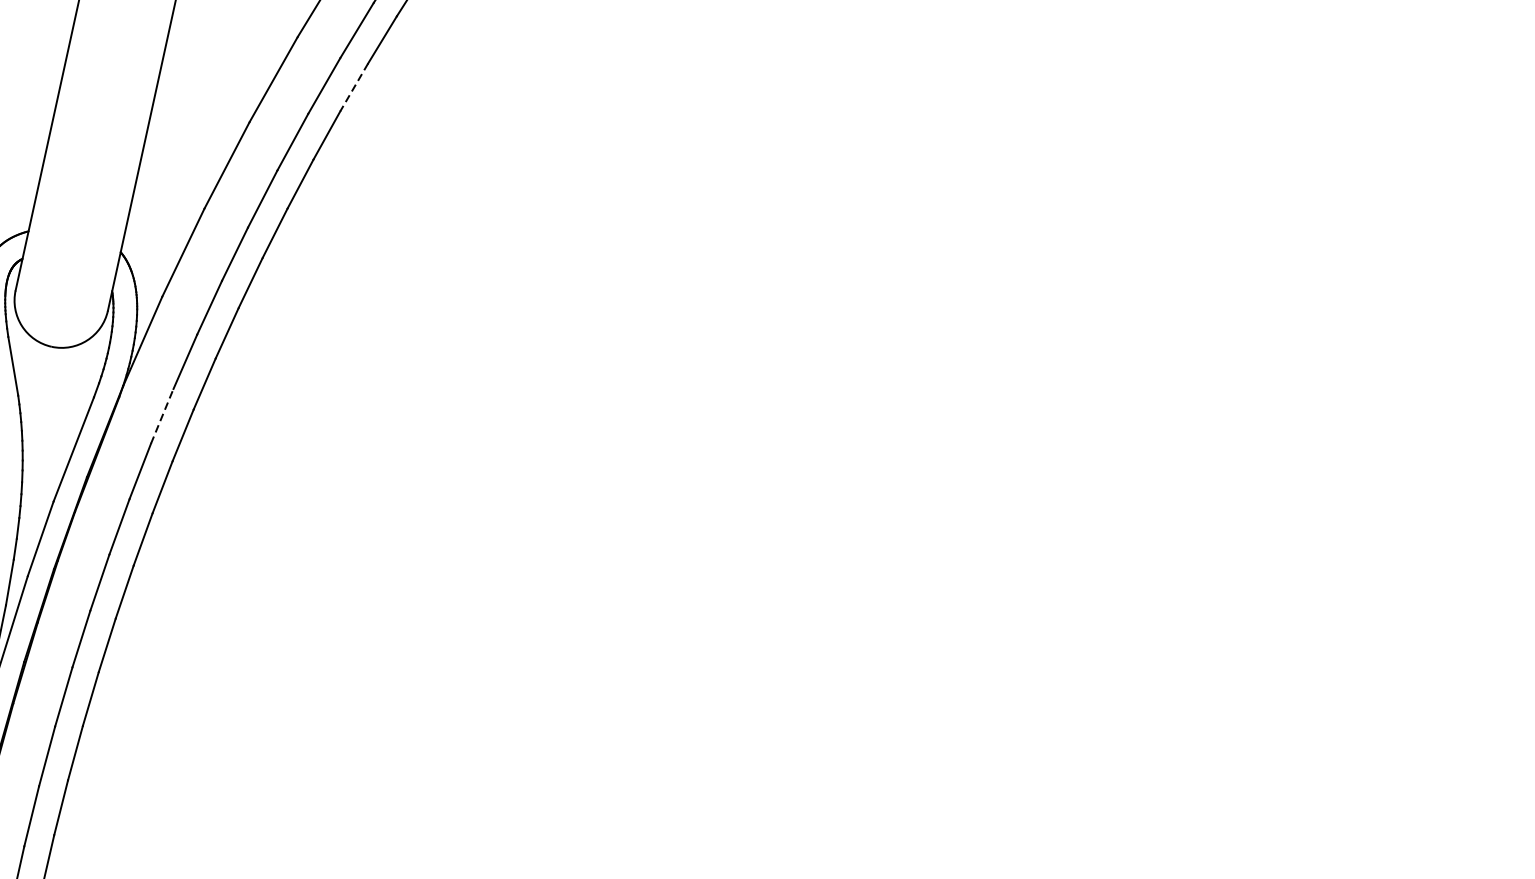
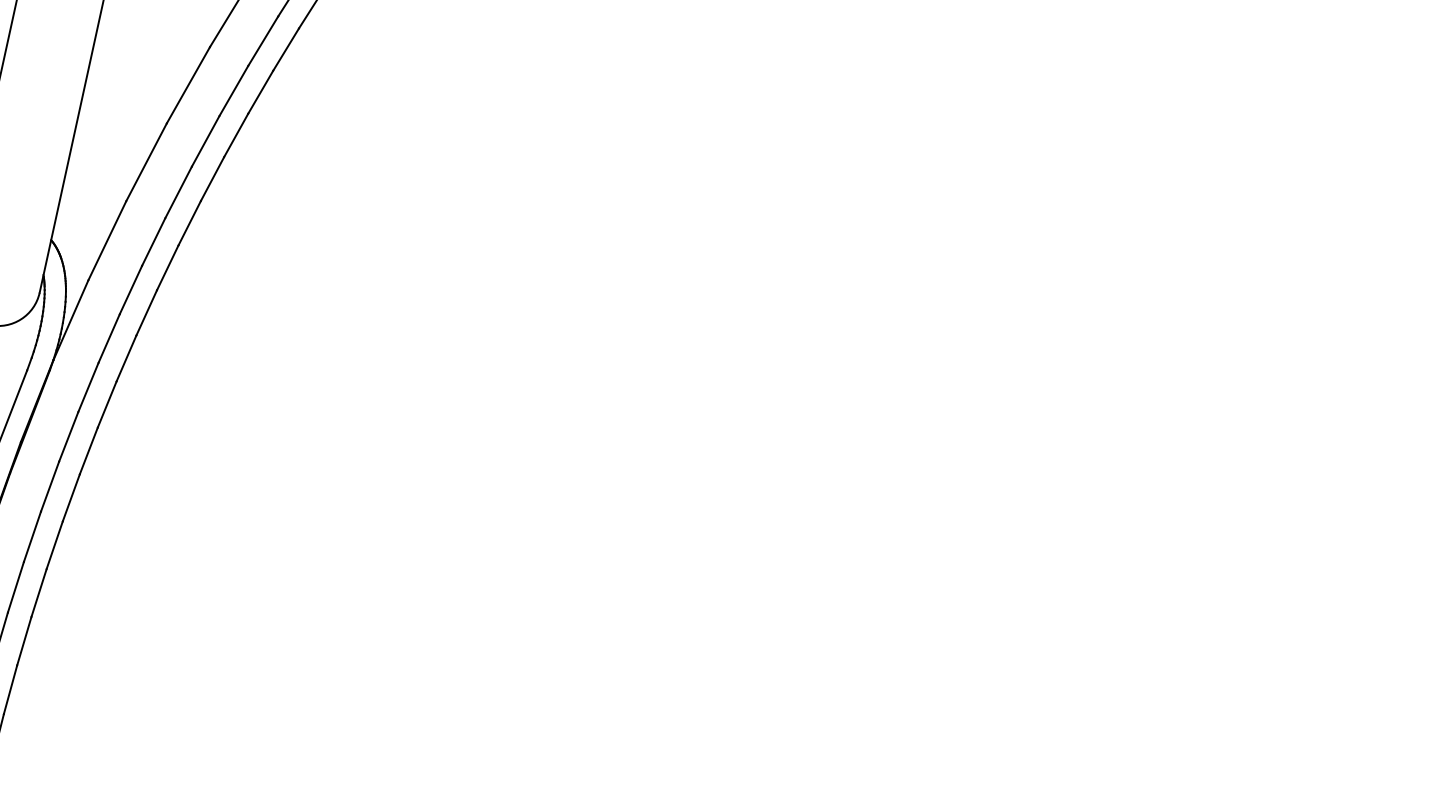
line: (353, 87) -> (260, 92), dashed -> solid
line: (162, 416) -> (88, 387), dashed -> solid

